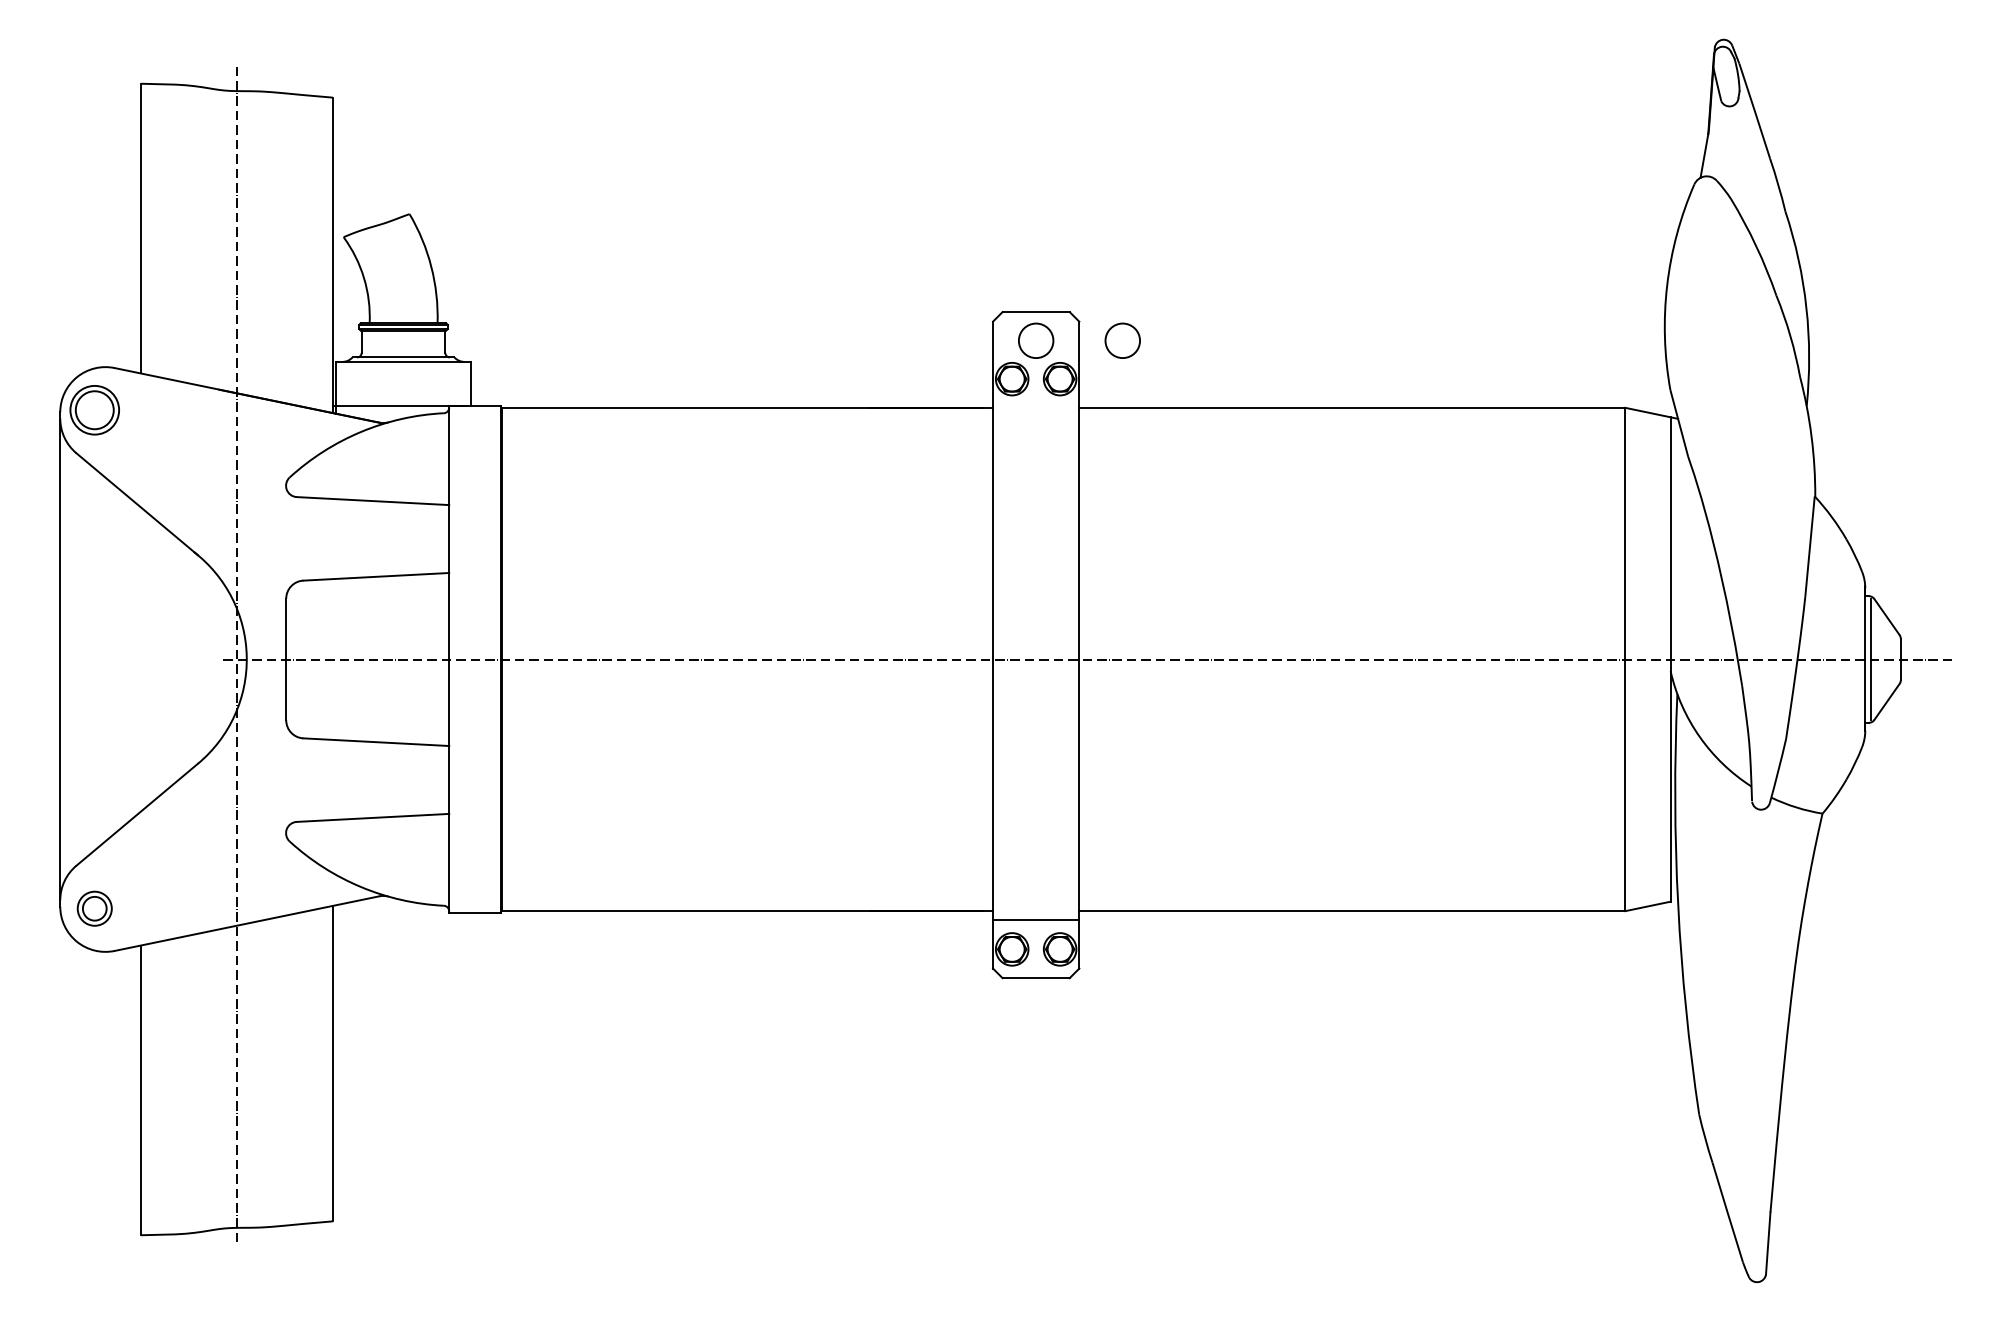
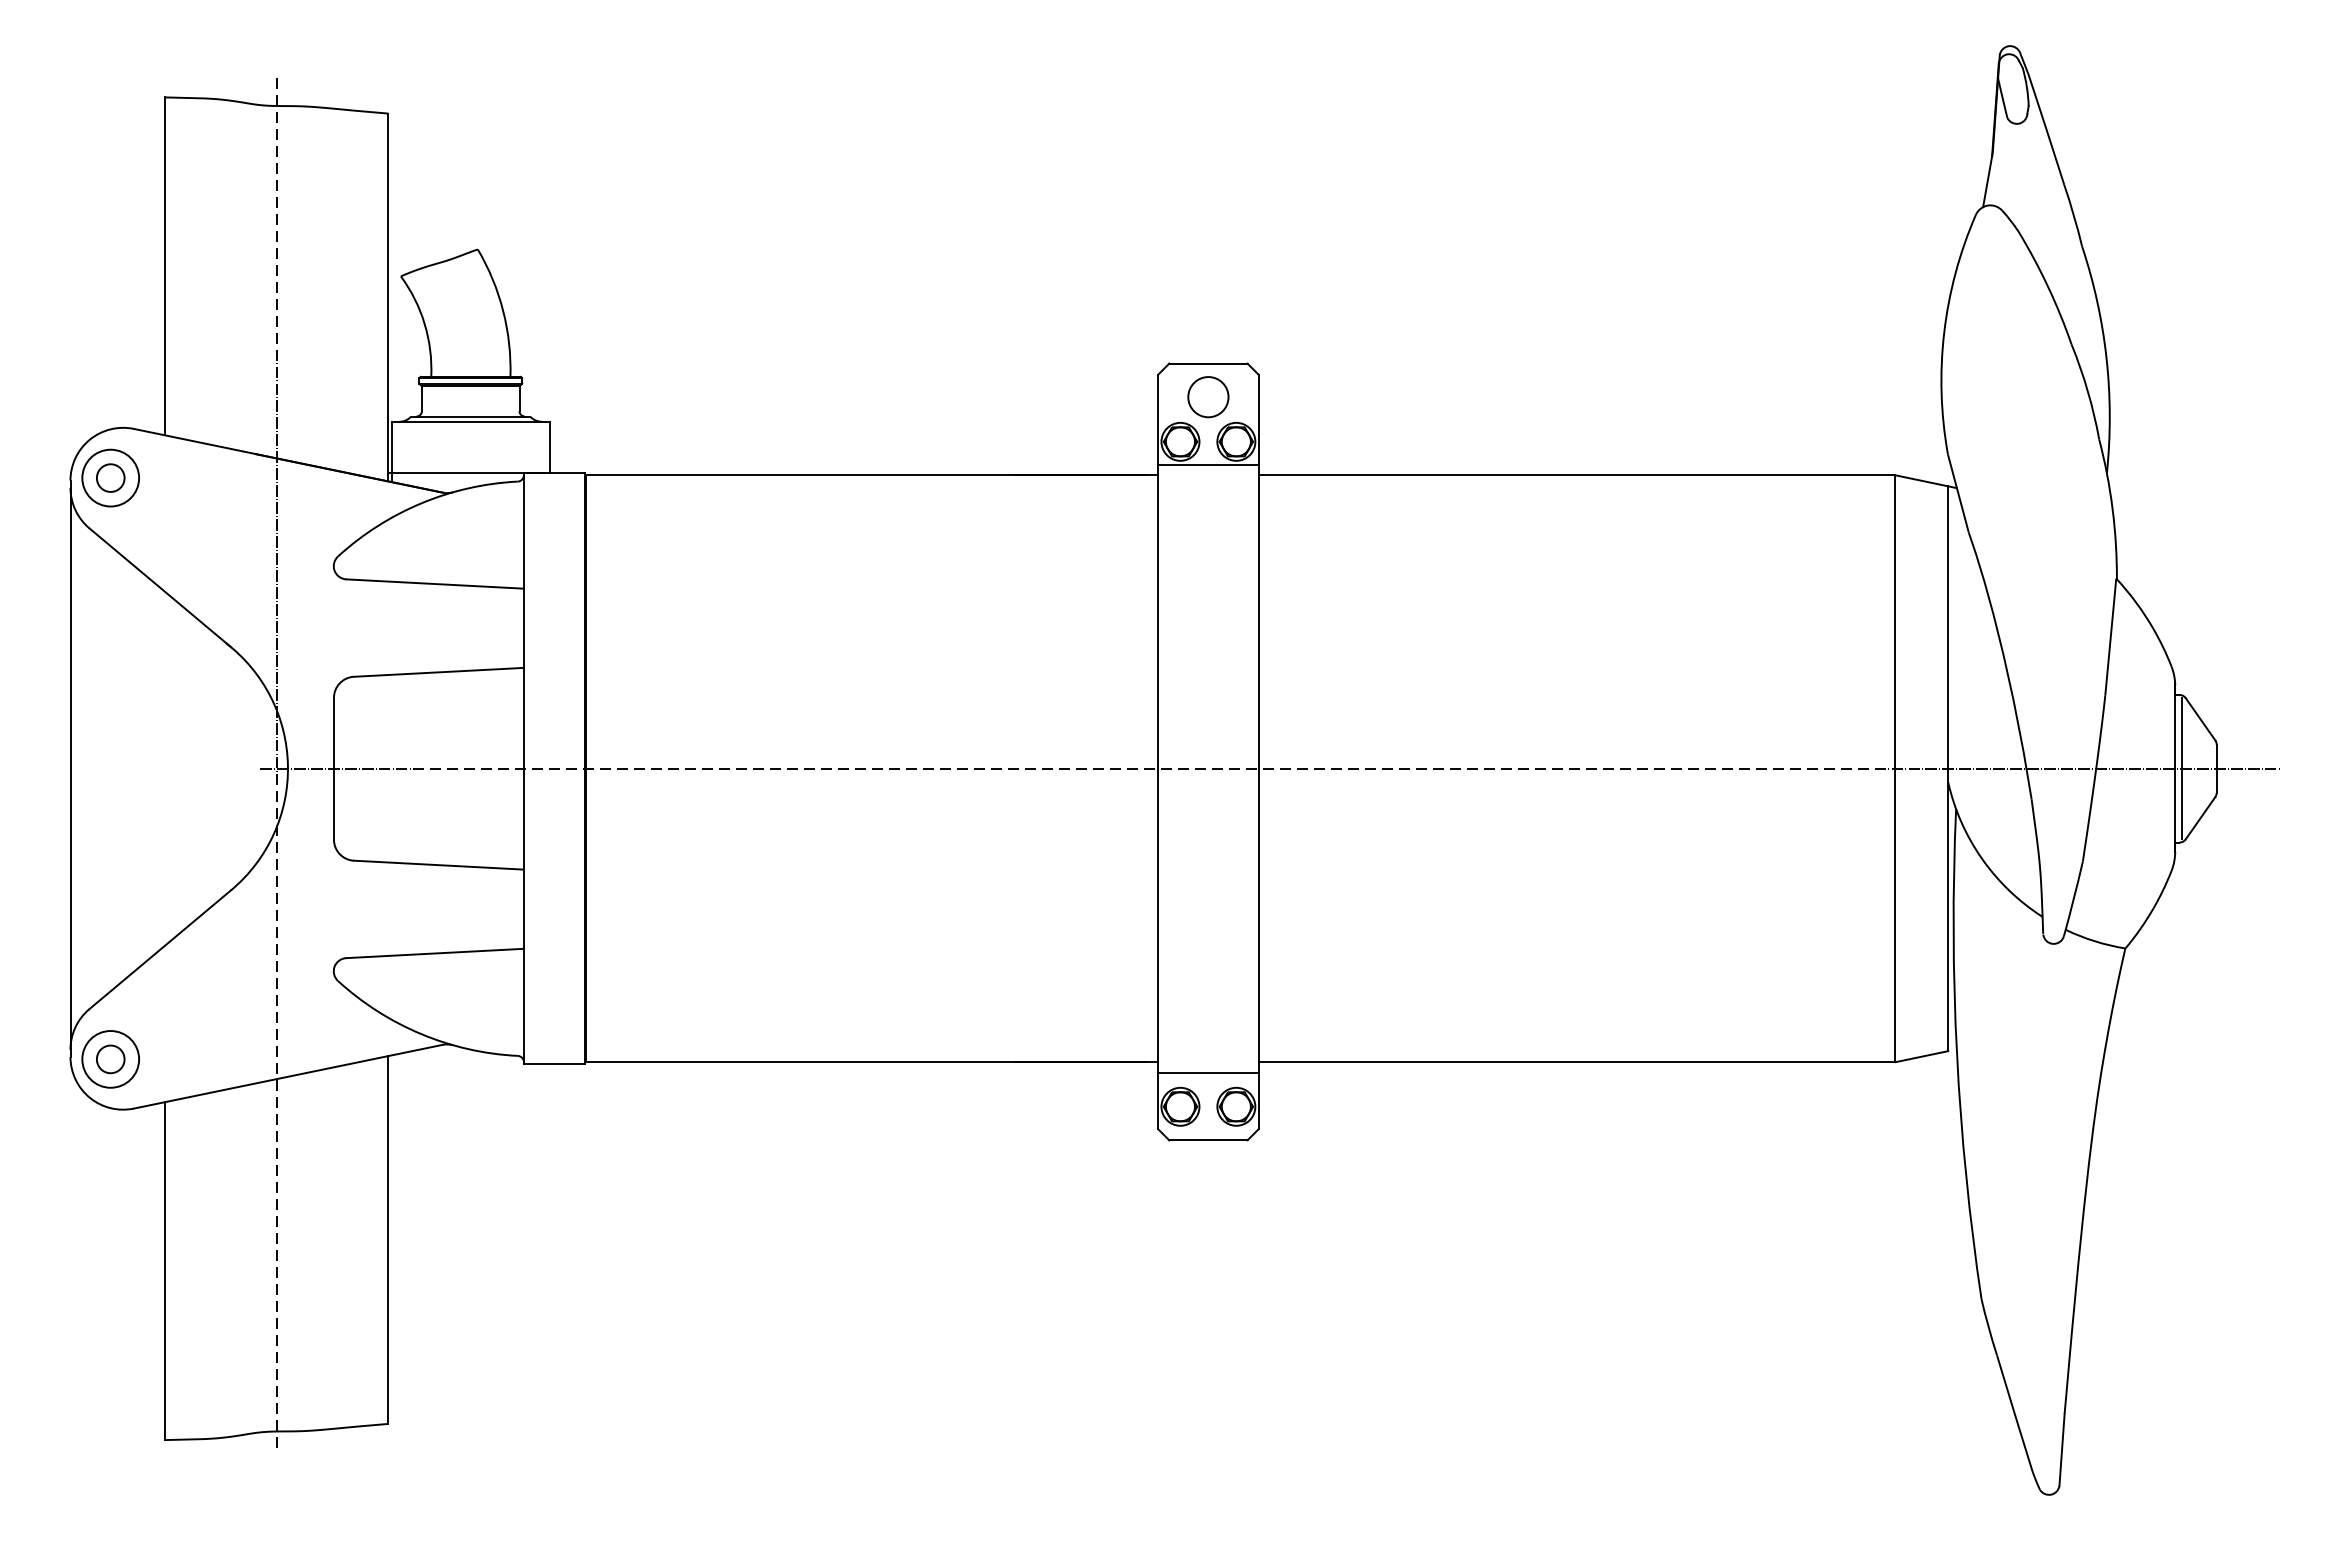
circle: (1122, 341) -> (1309, 397), removed
line: (1036, 398) -> (1208, 464), added
circle: (94, 409) -> (110, 477), size x0.62
circle: (94, 908) -> (110, 1059), size x1.43

